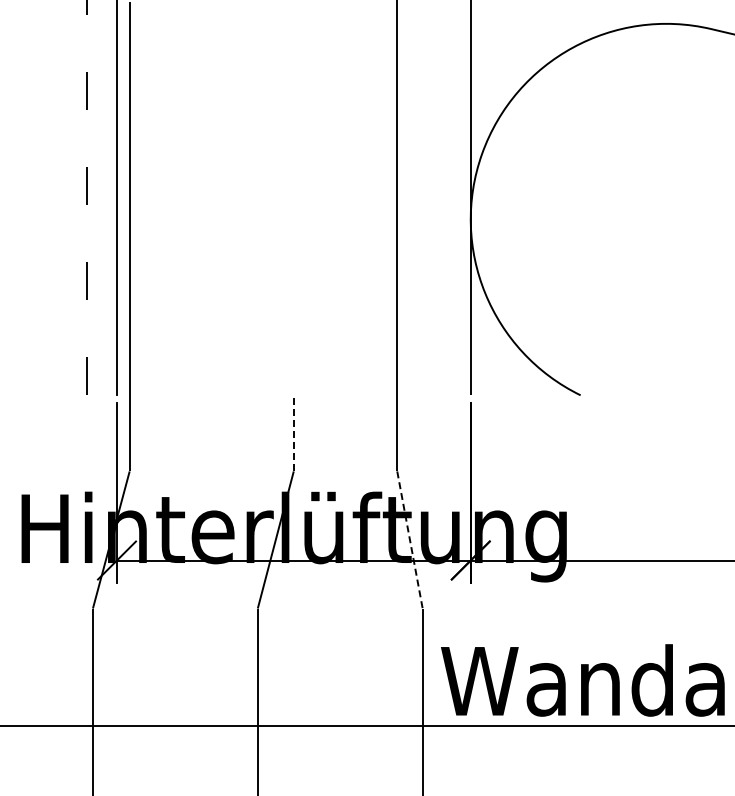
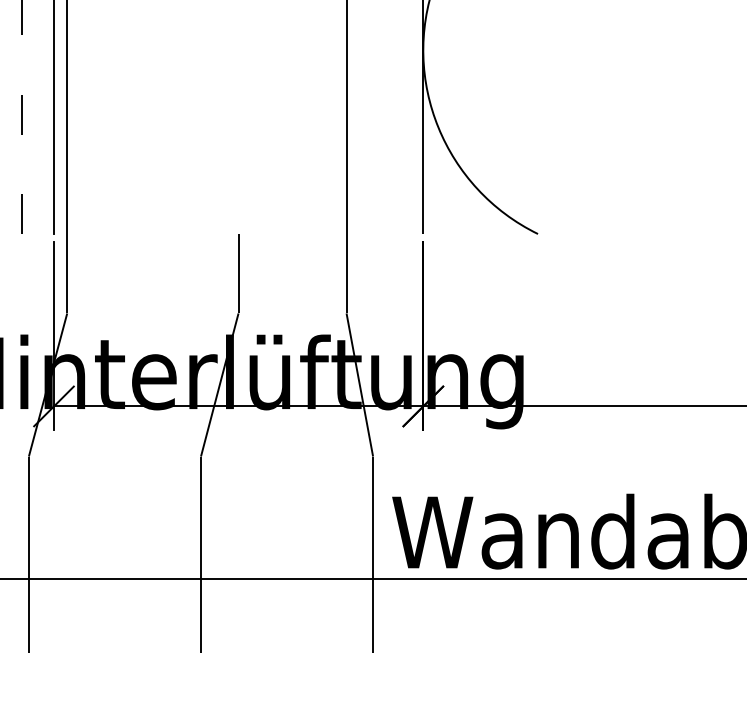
line: (293, 432) -> (238, 272), dashed -> solid
line: (409, 539) -> (359, 384), dashed -> solid

